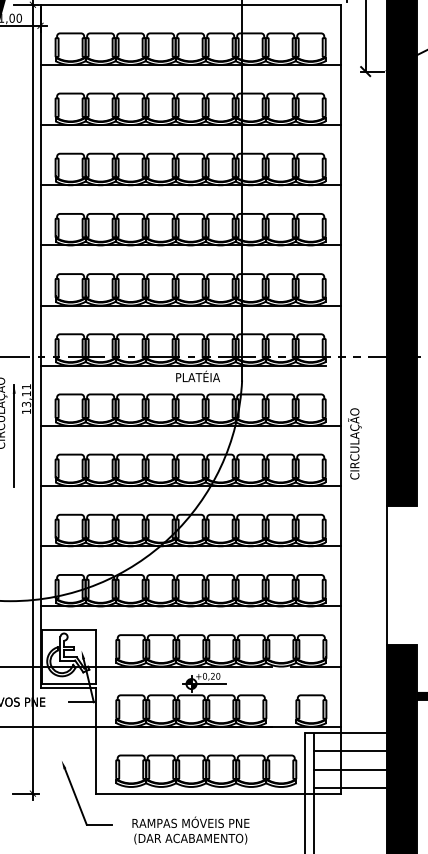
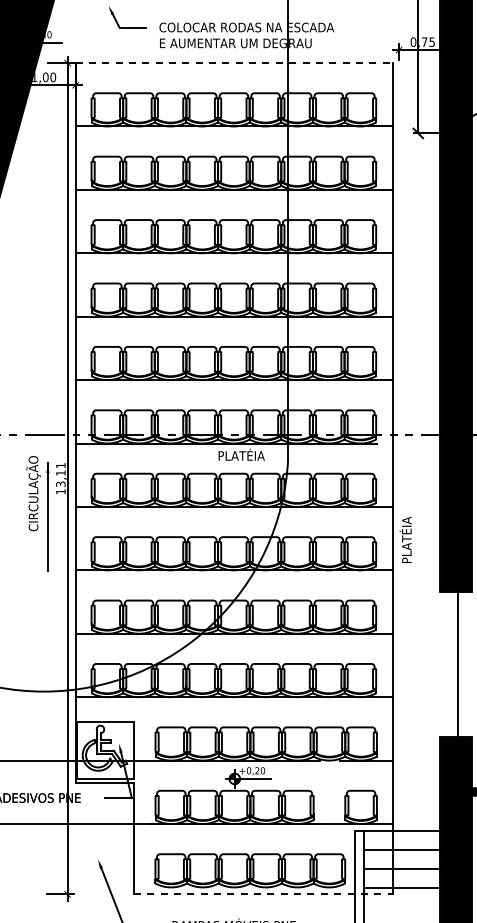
line: (191, 5) -> (234, 63), solid -> dashed
text: (354, 443) -> (406, 525), CIRCULAÇÃO -> PLATÉIA
line: (386, 575) -> (458, 664), moved
line: (218, 793) -> (263, 894), solid -> dashed

